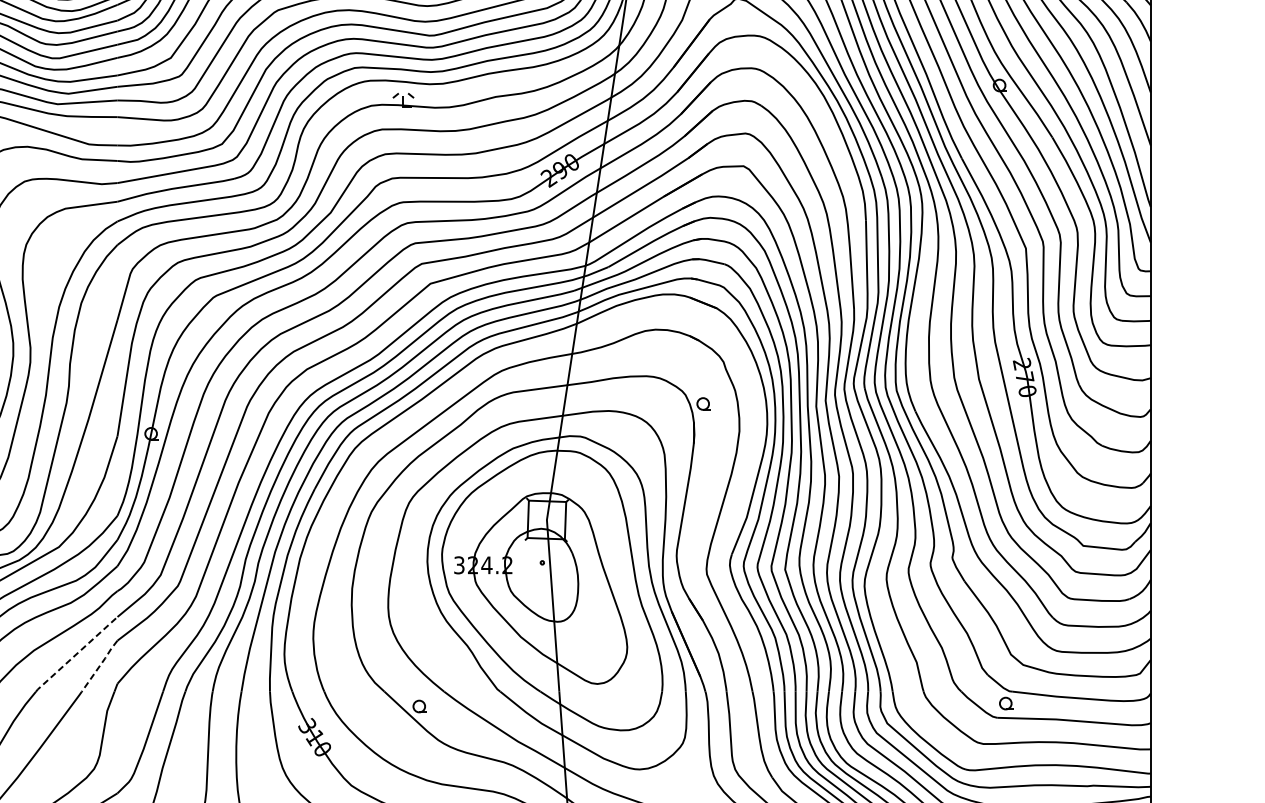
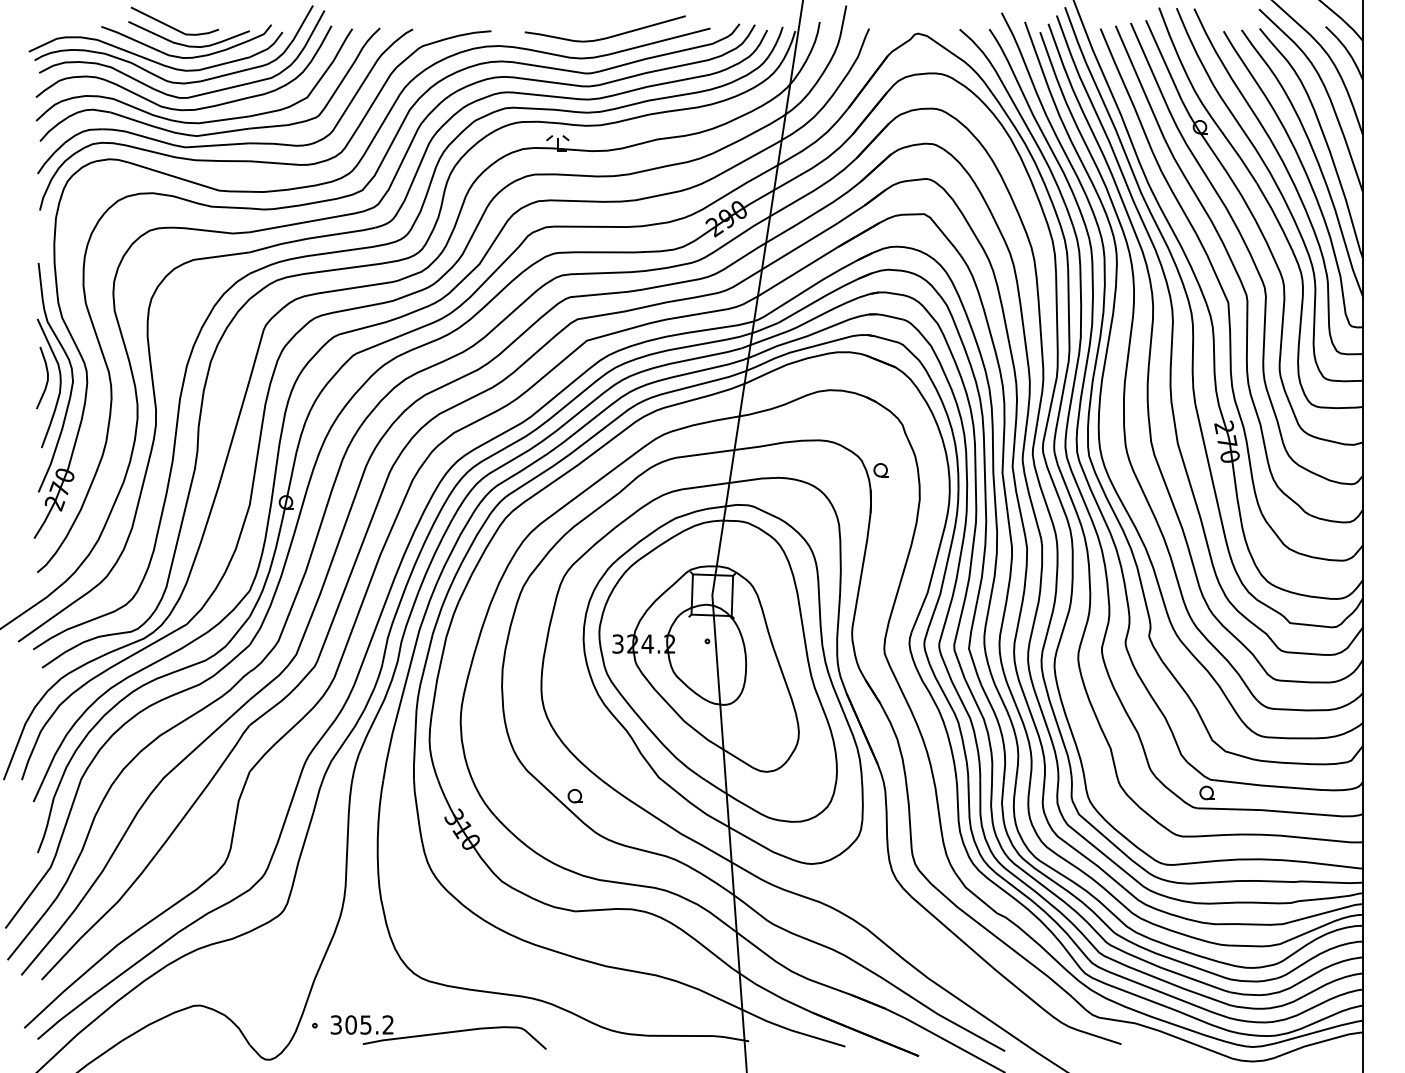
line: (76, 654) -> (205, 740), dashed -> solid
line: (100, 665) -> (231, 752), dashed -> solid

